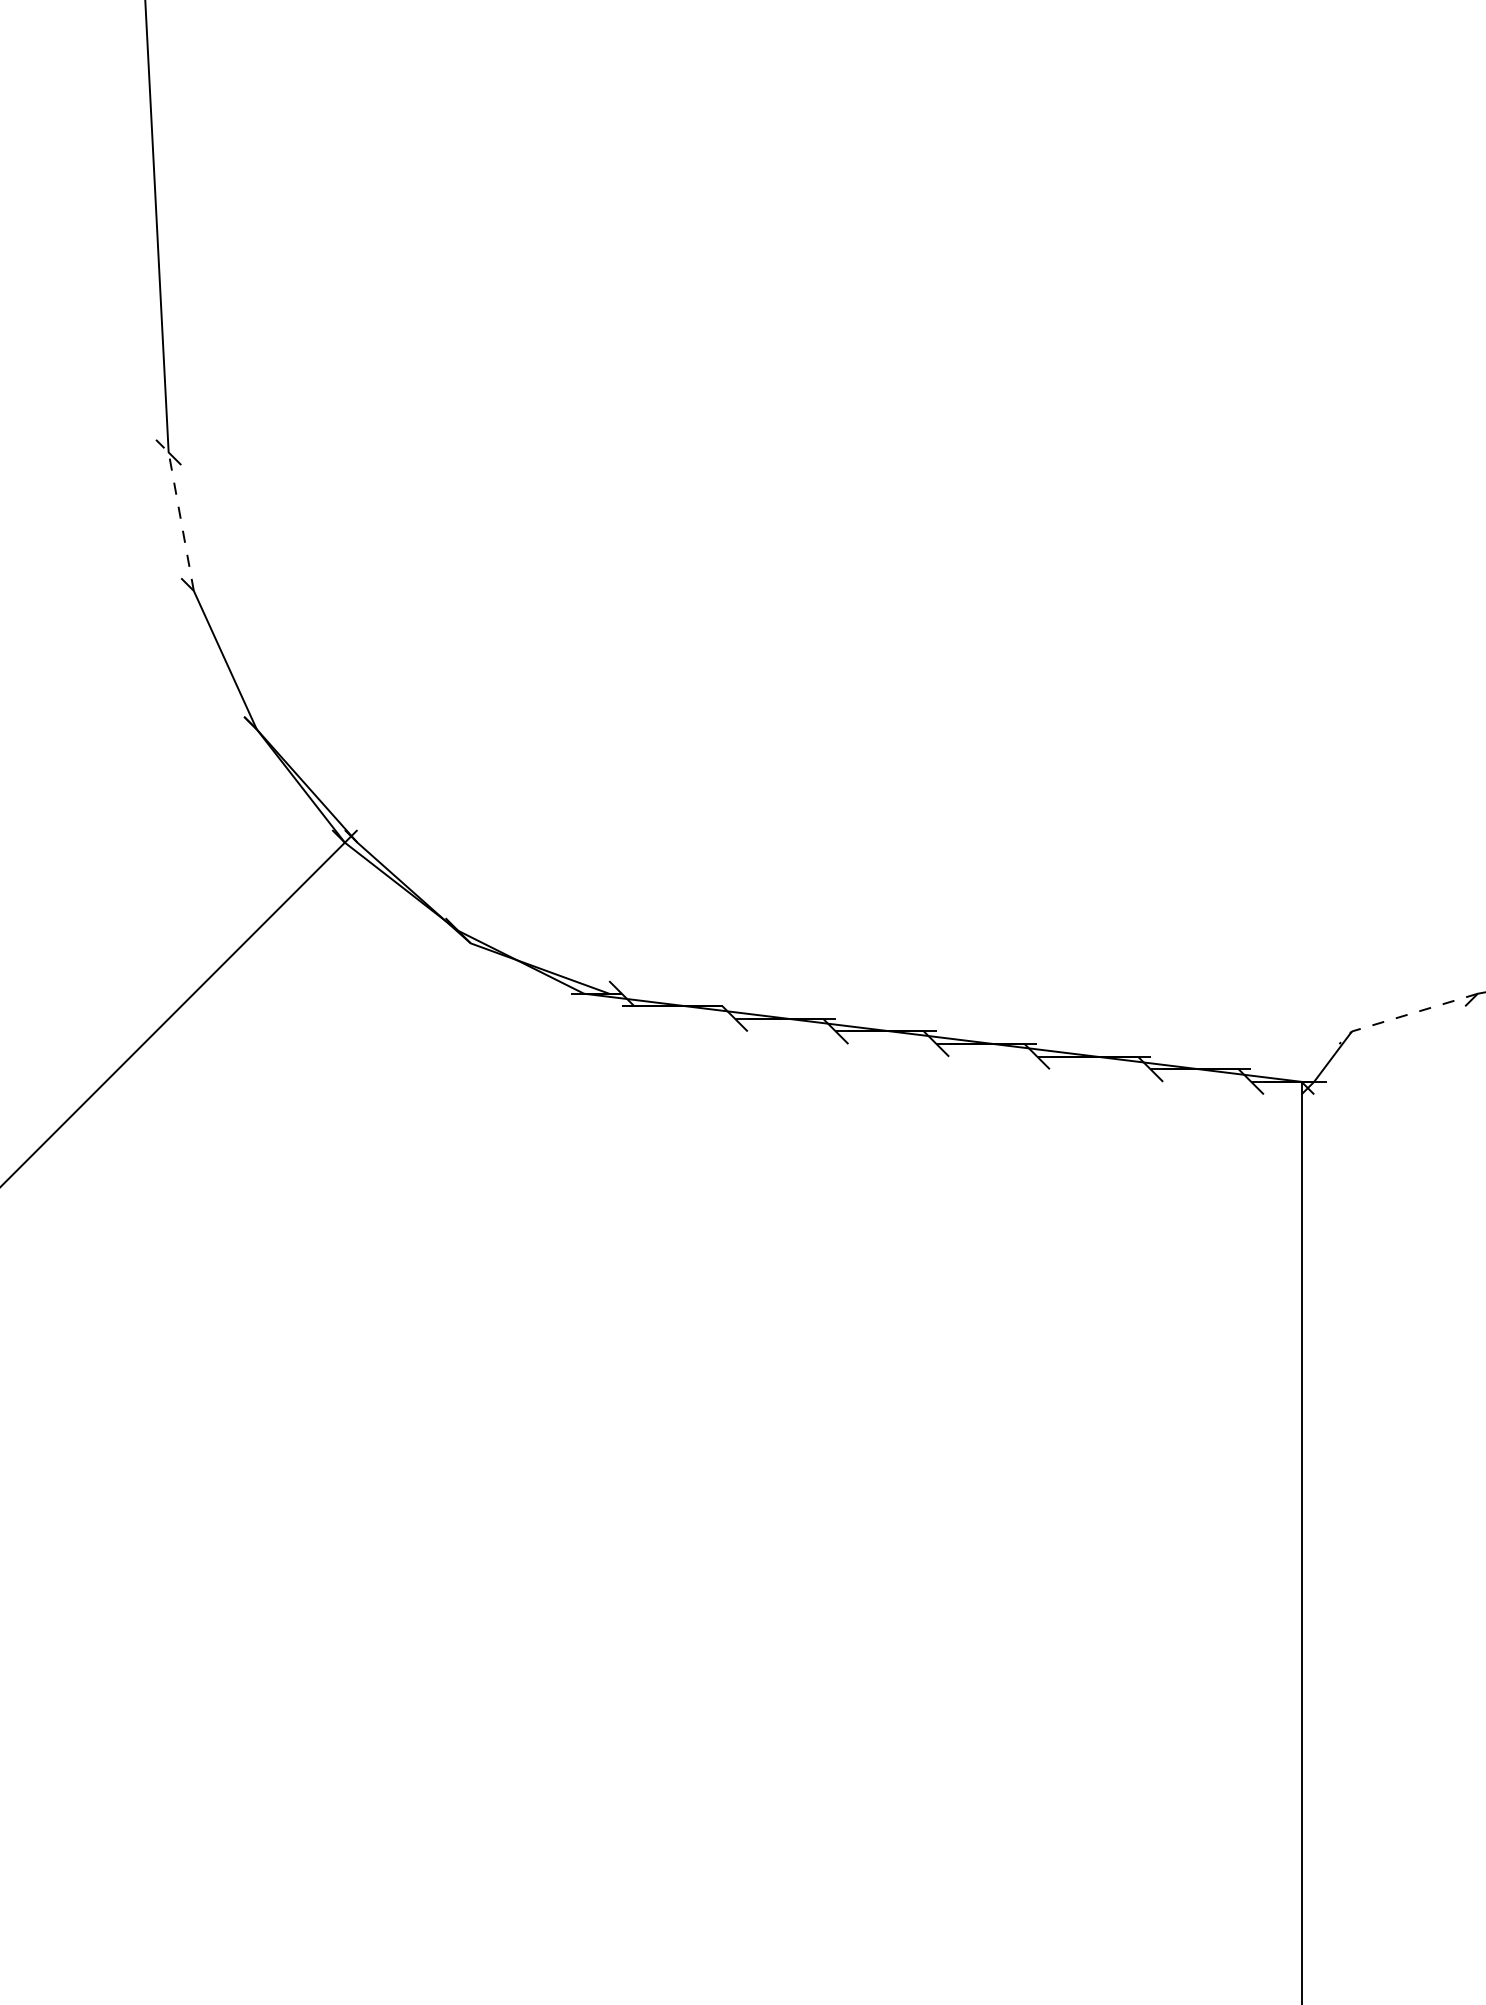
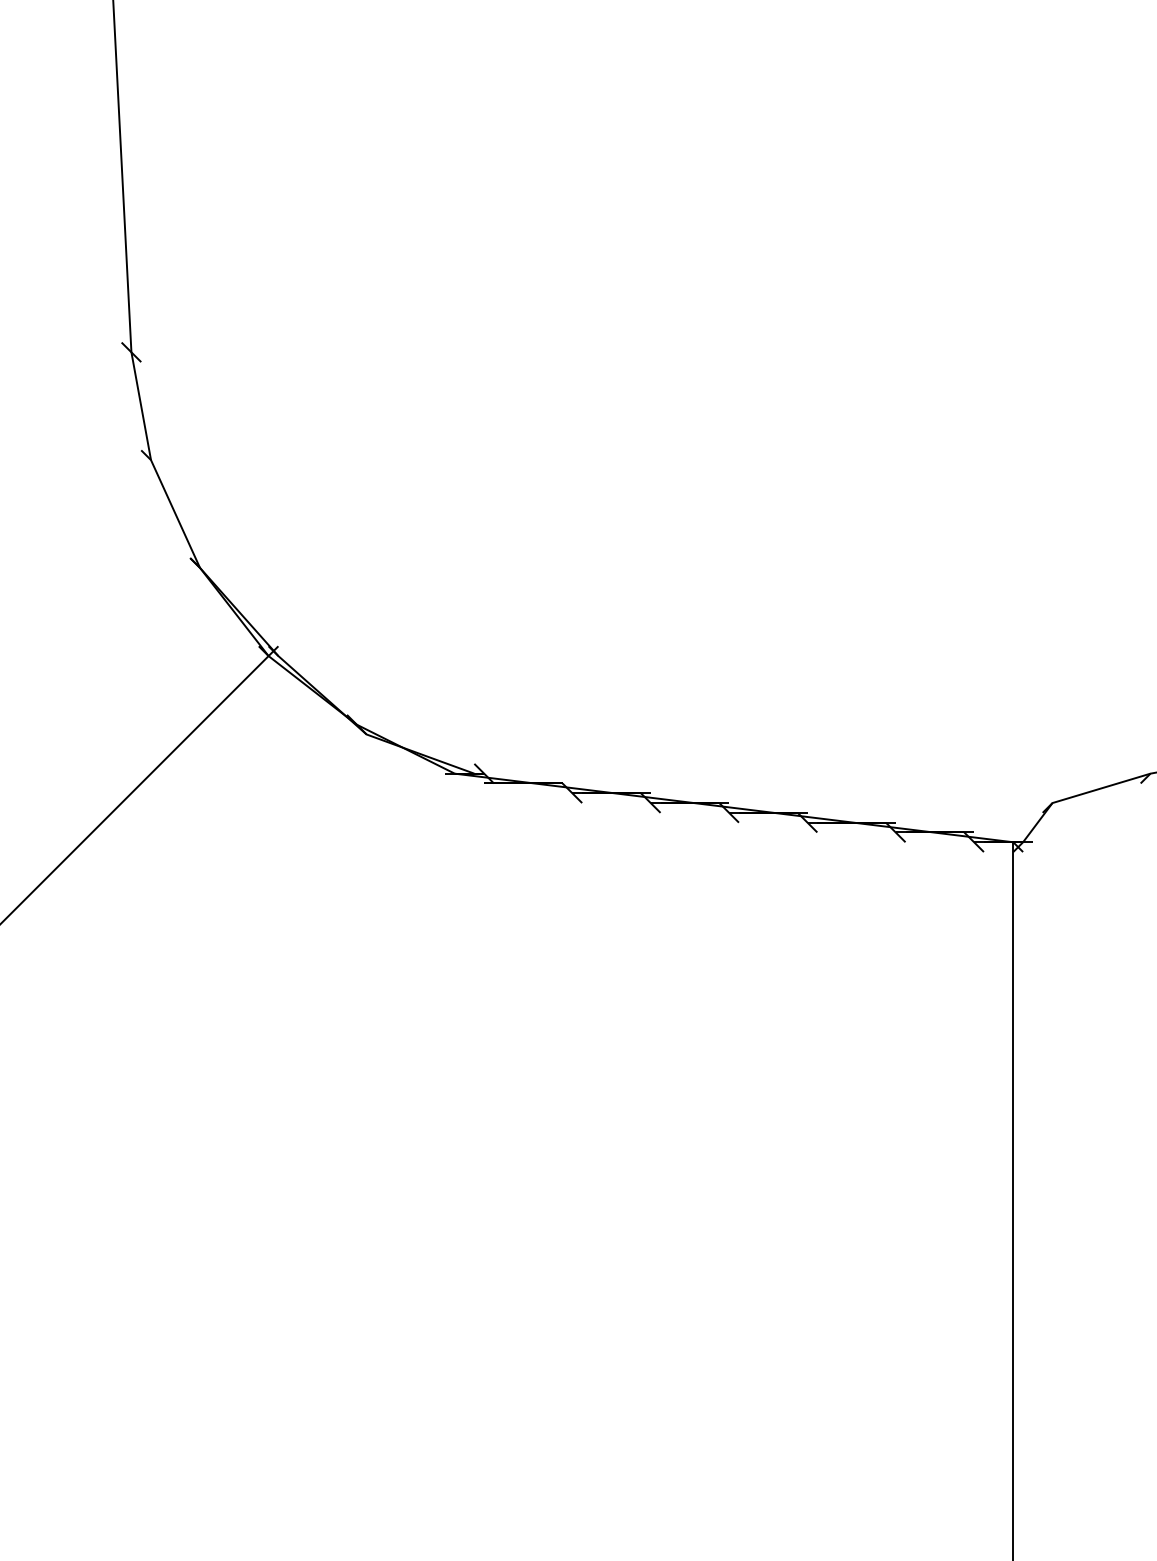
line: (179, 512) -> (139, 399), dashed -> solid
line: (1405, 1015) -> (1094, 790), dashed -> solid

